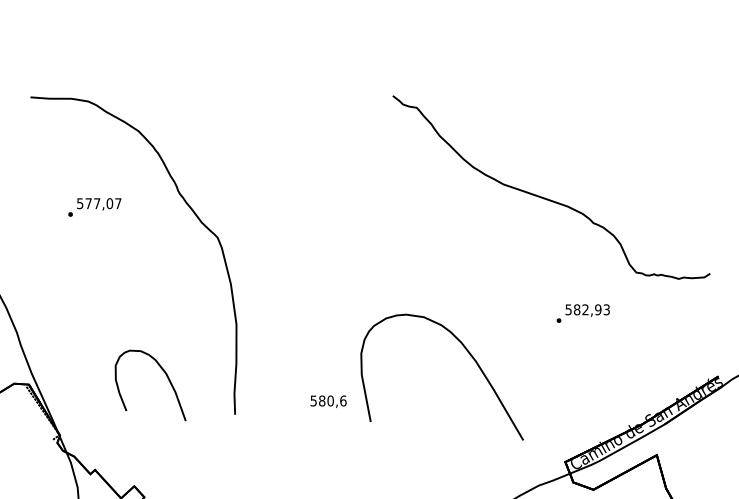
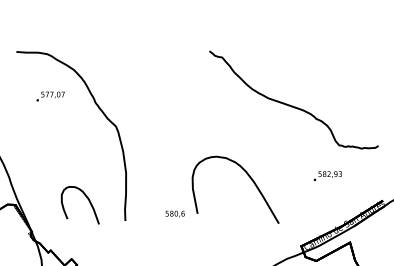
text: (94, 207) -> (50, 96), moved
text: (582, 312) -> (327, 175), moved
curve: (469, 357) -> (250, 179), moved

